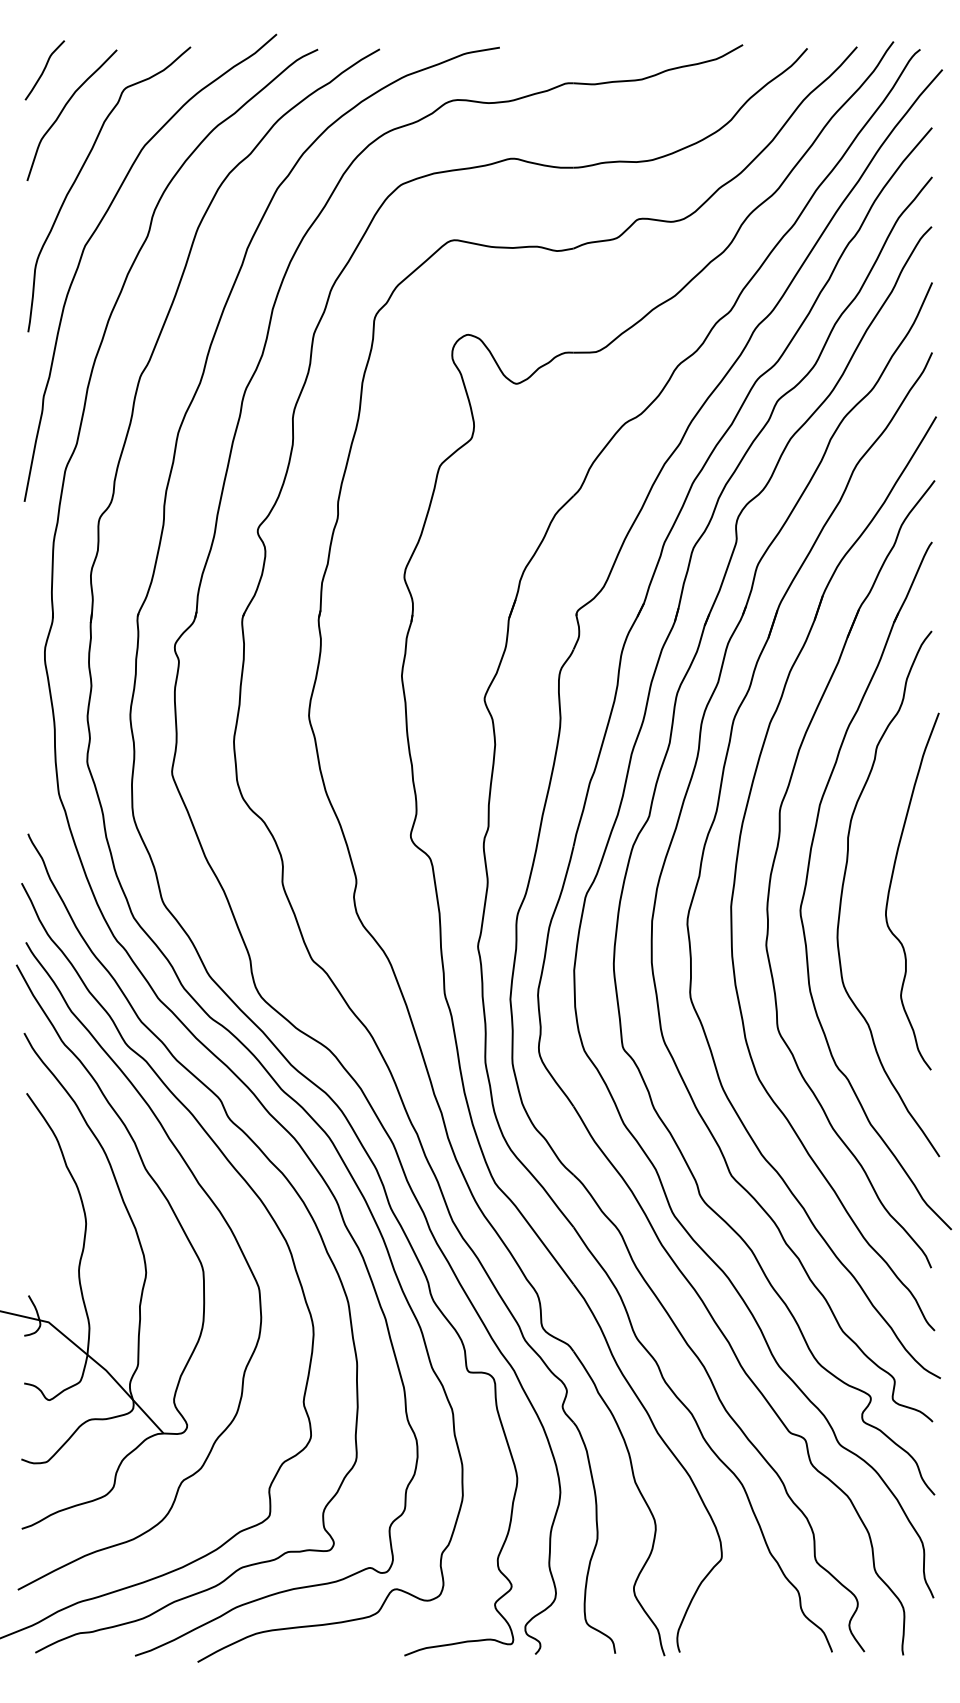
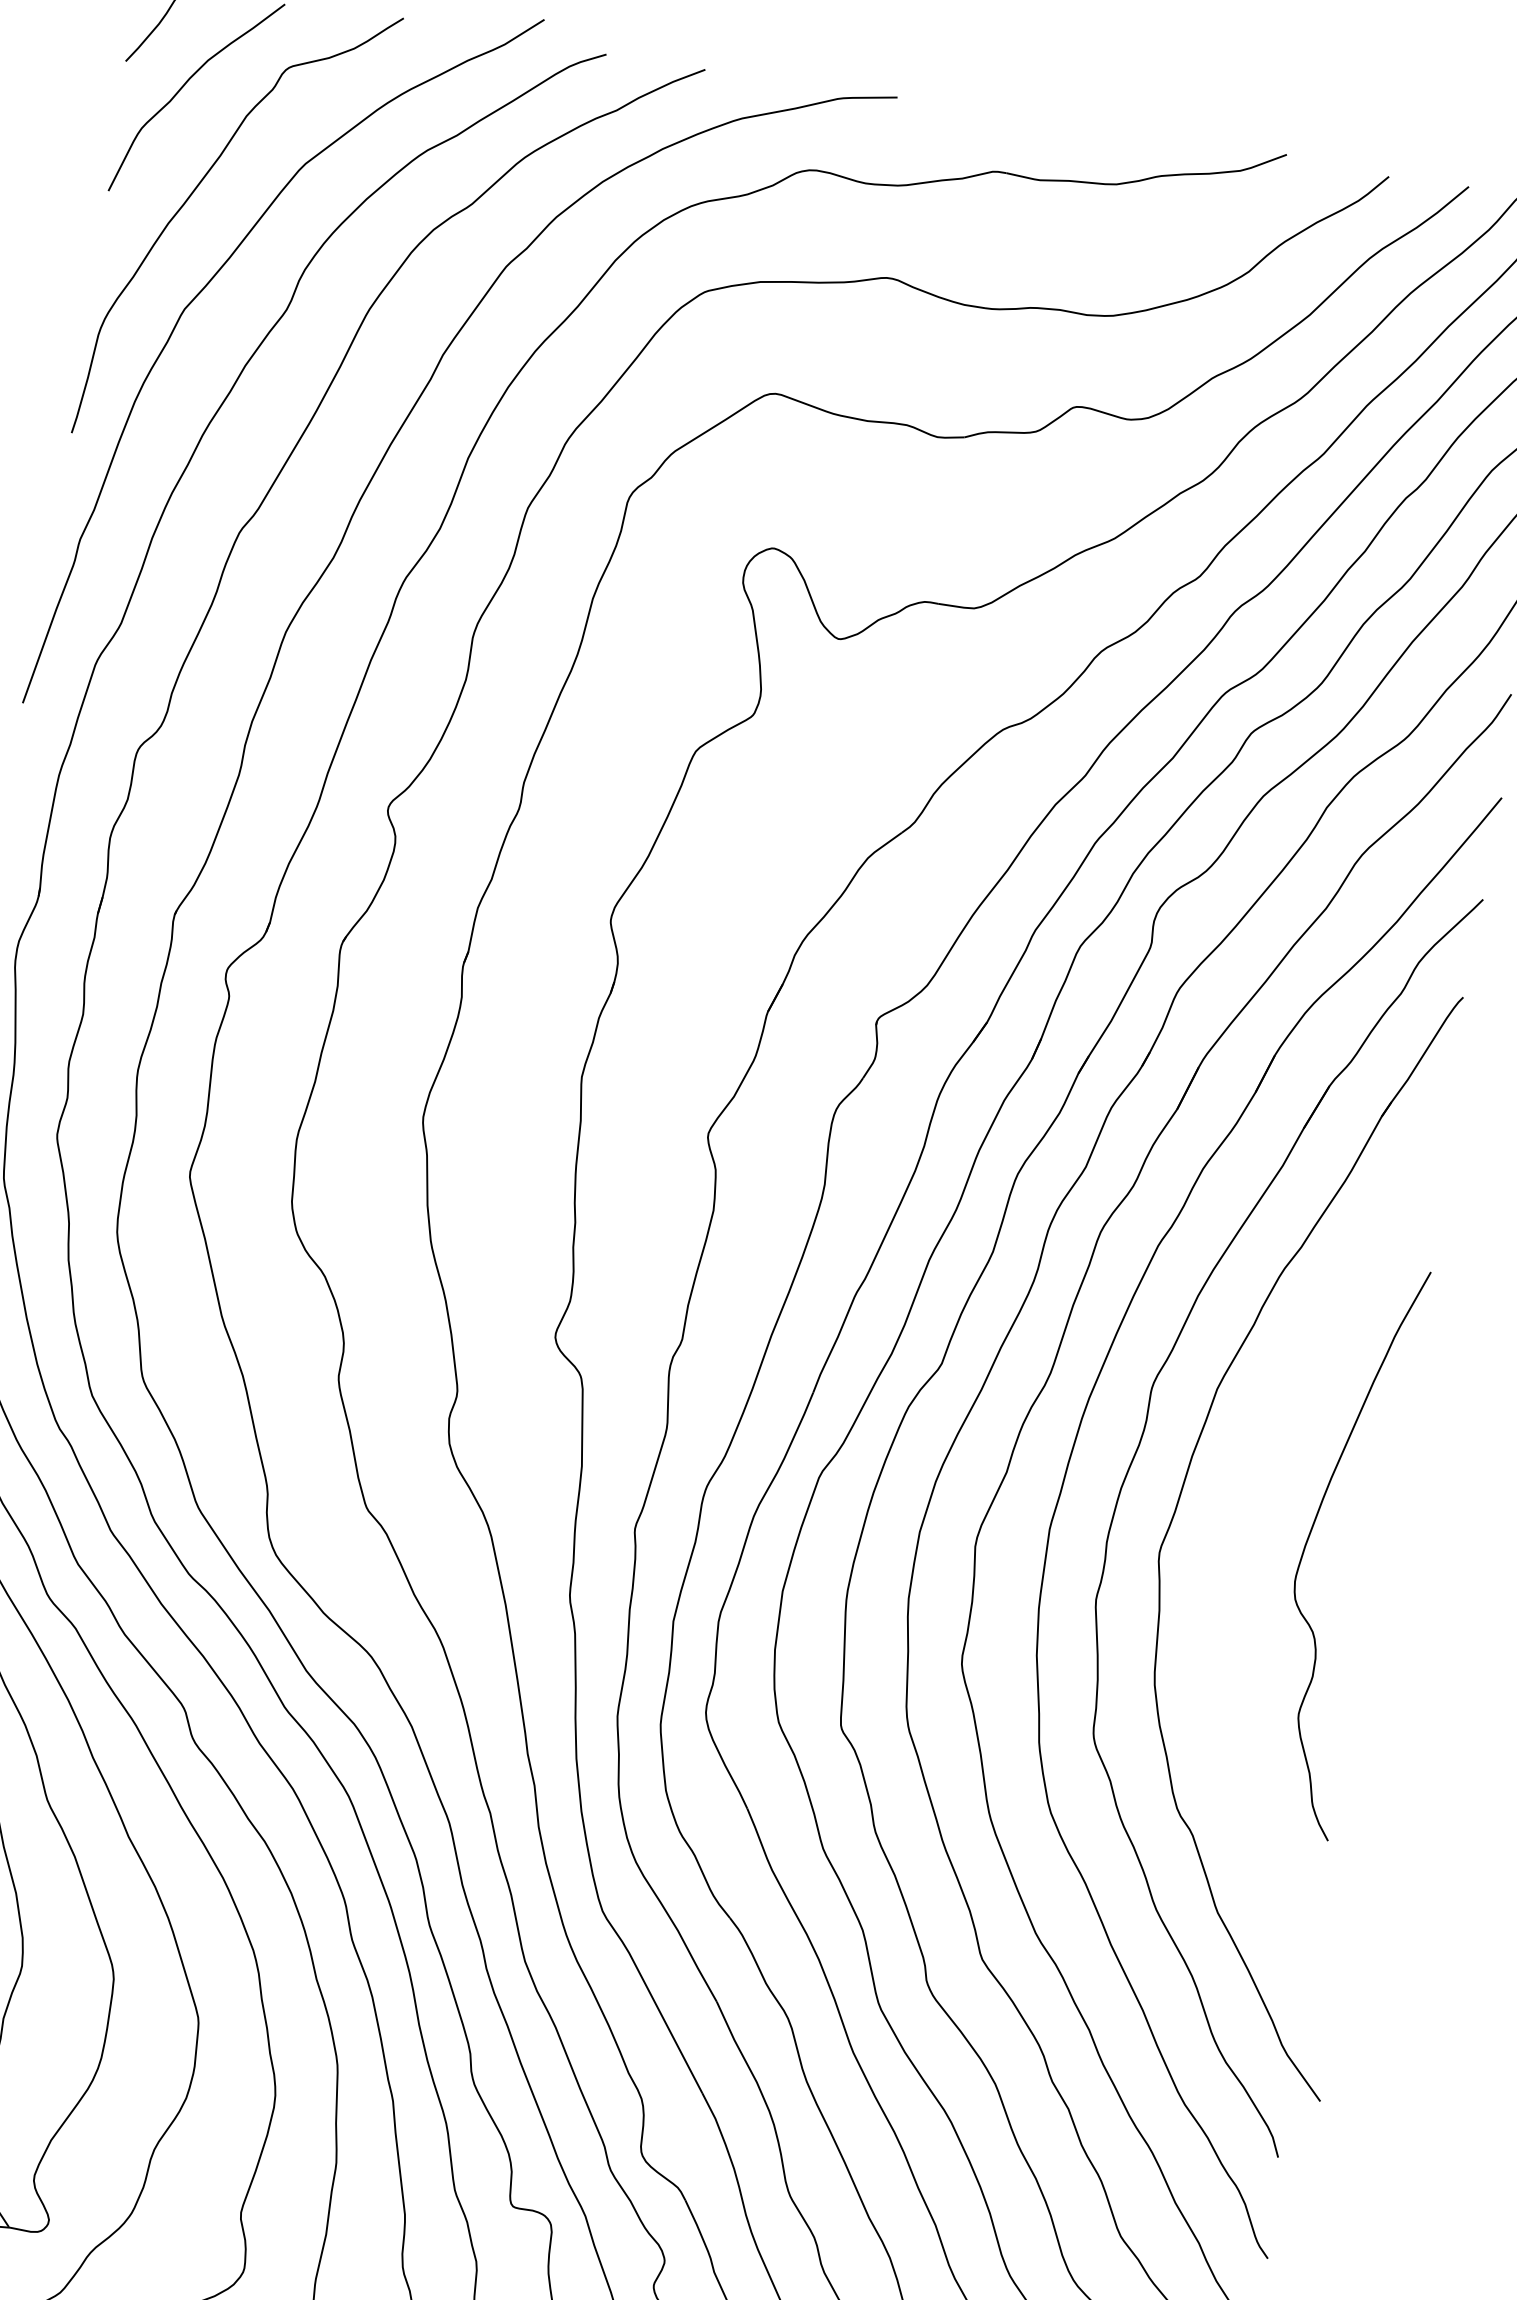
curve: (843, 890) -> (1233, 1531), removed

